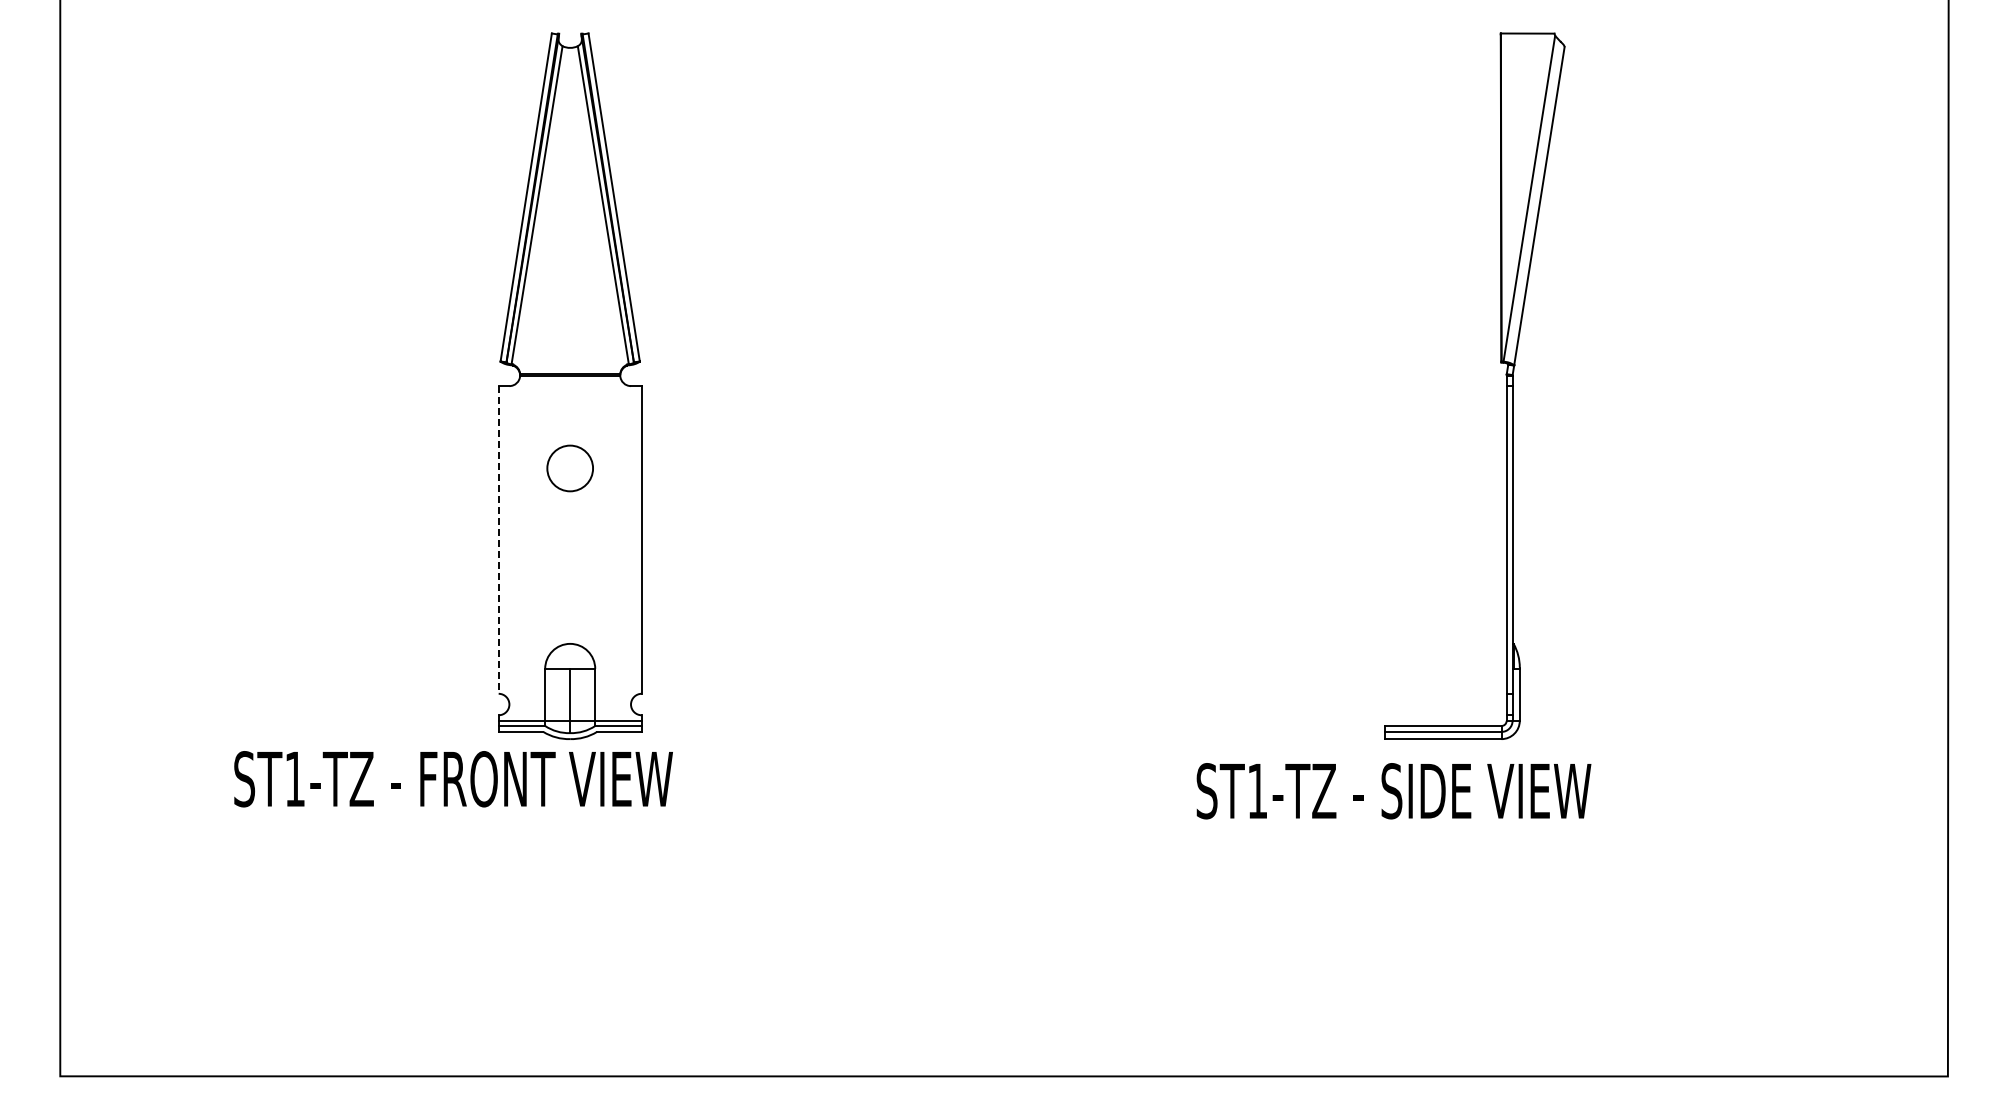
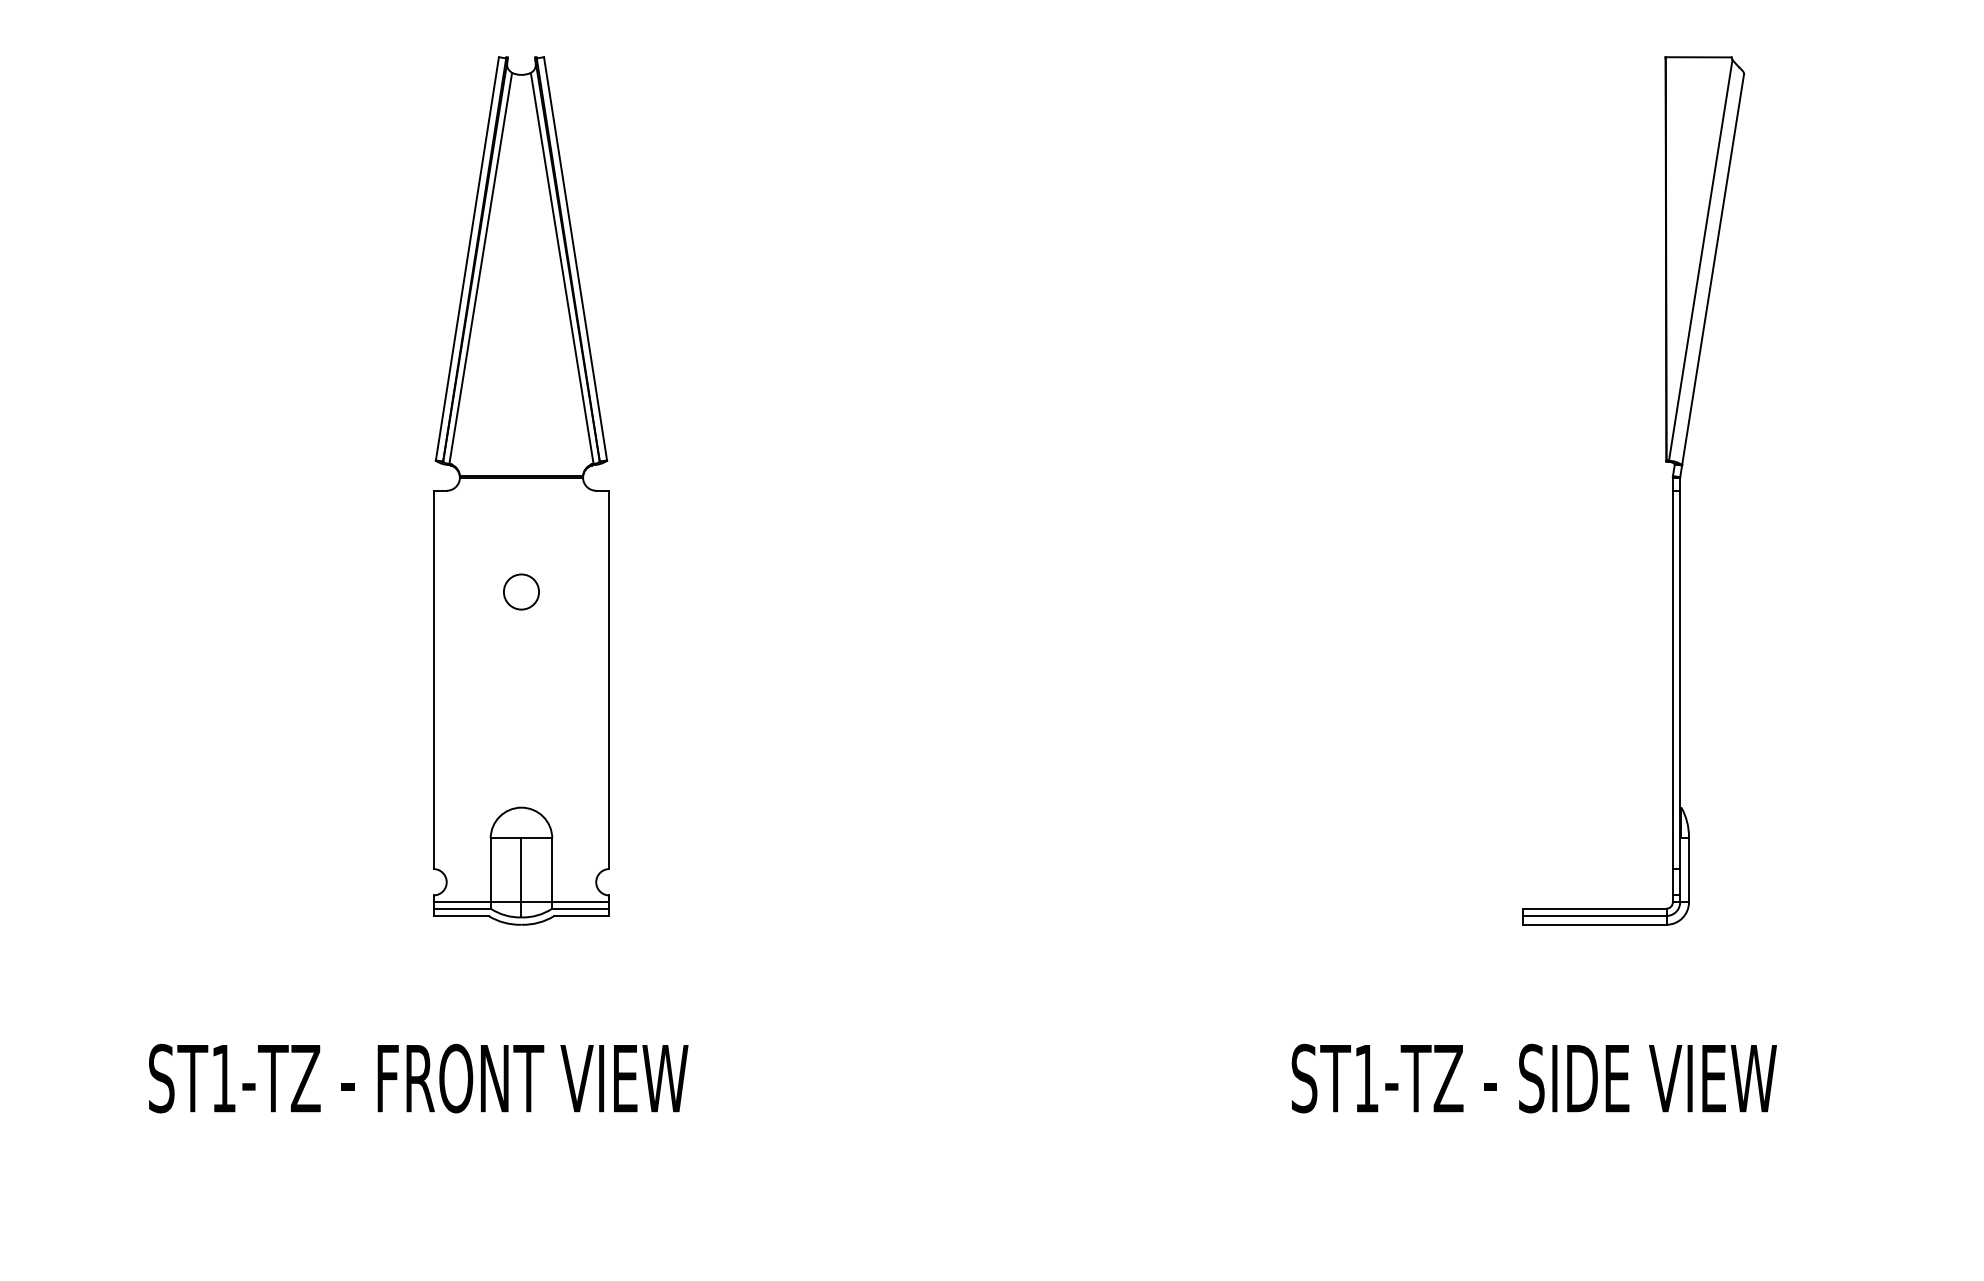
circle: (569, 468) -> (520, 592), size x0.62
line: (498, 539) -> (433, 679), dashed -> solid
text: (453, 779) -> (418, 1078), moved
text: (1393, 791) -> (1533, 1078), moved

